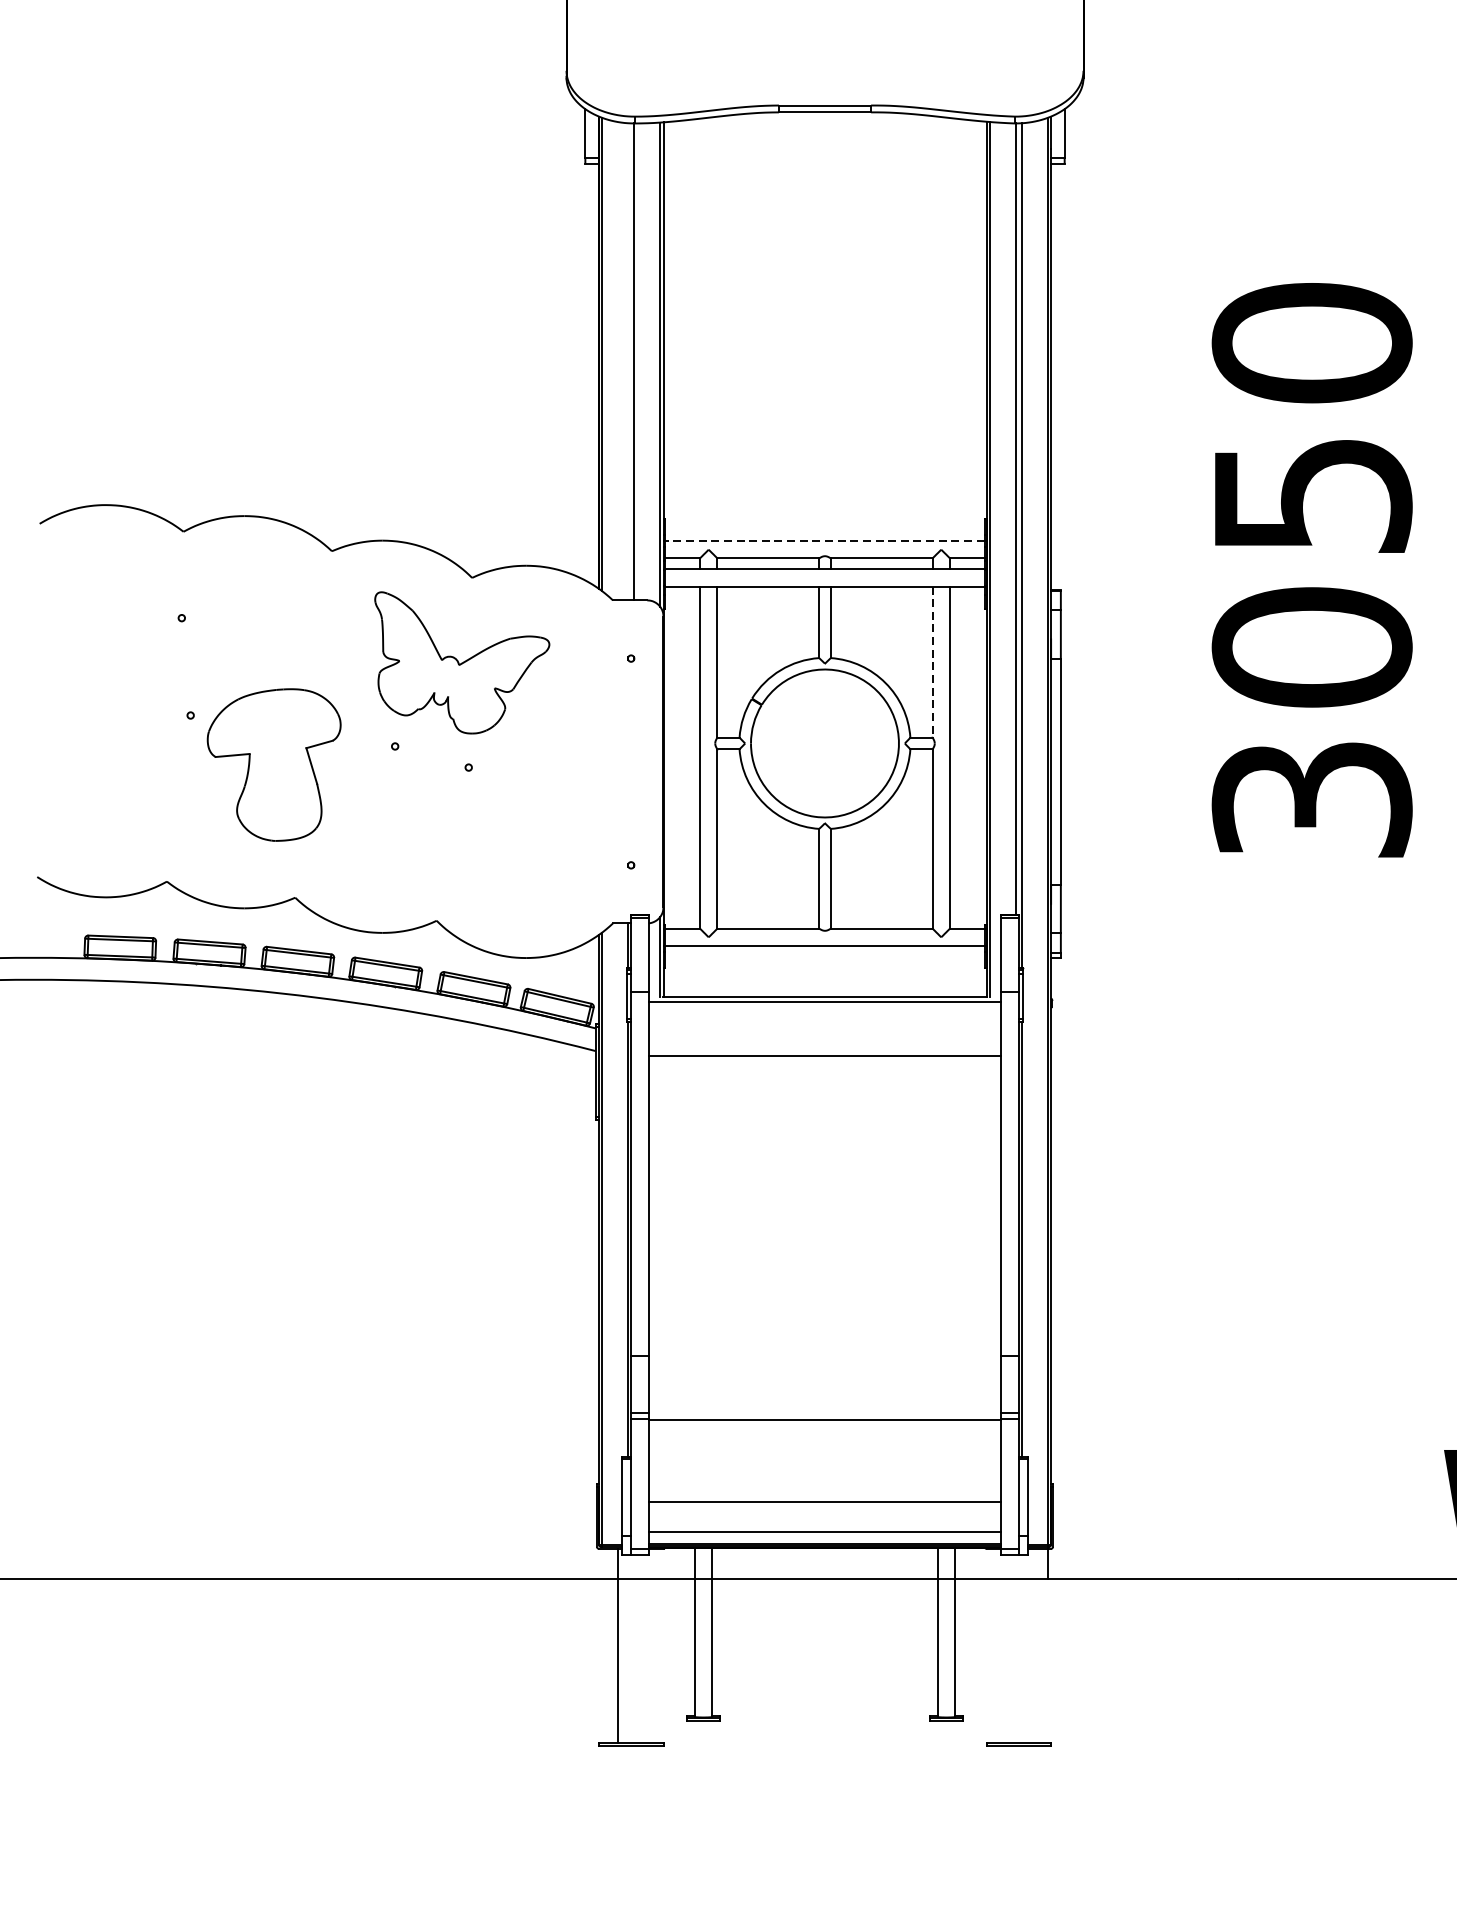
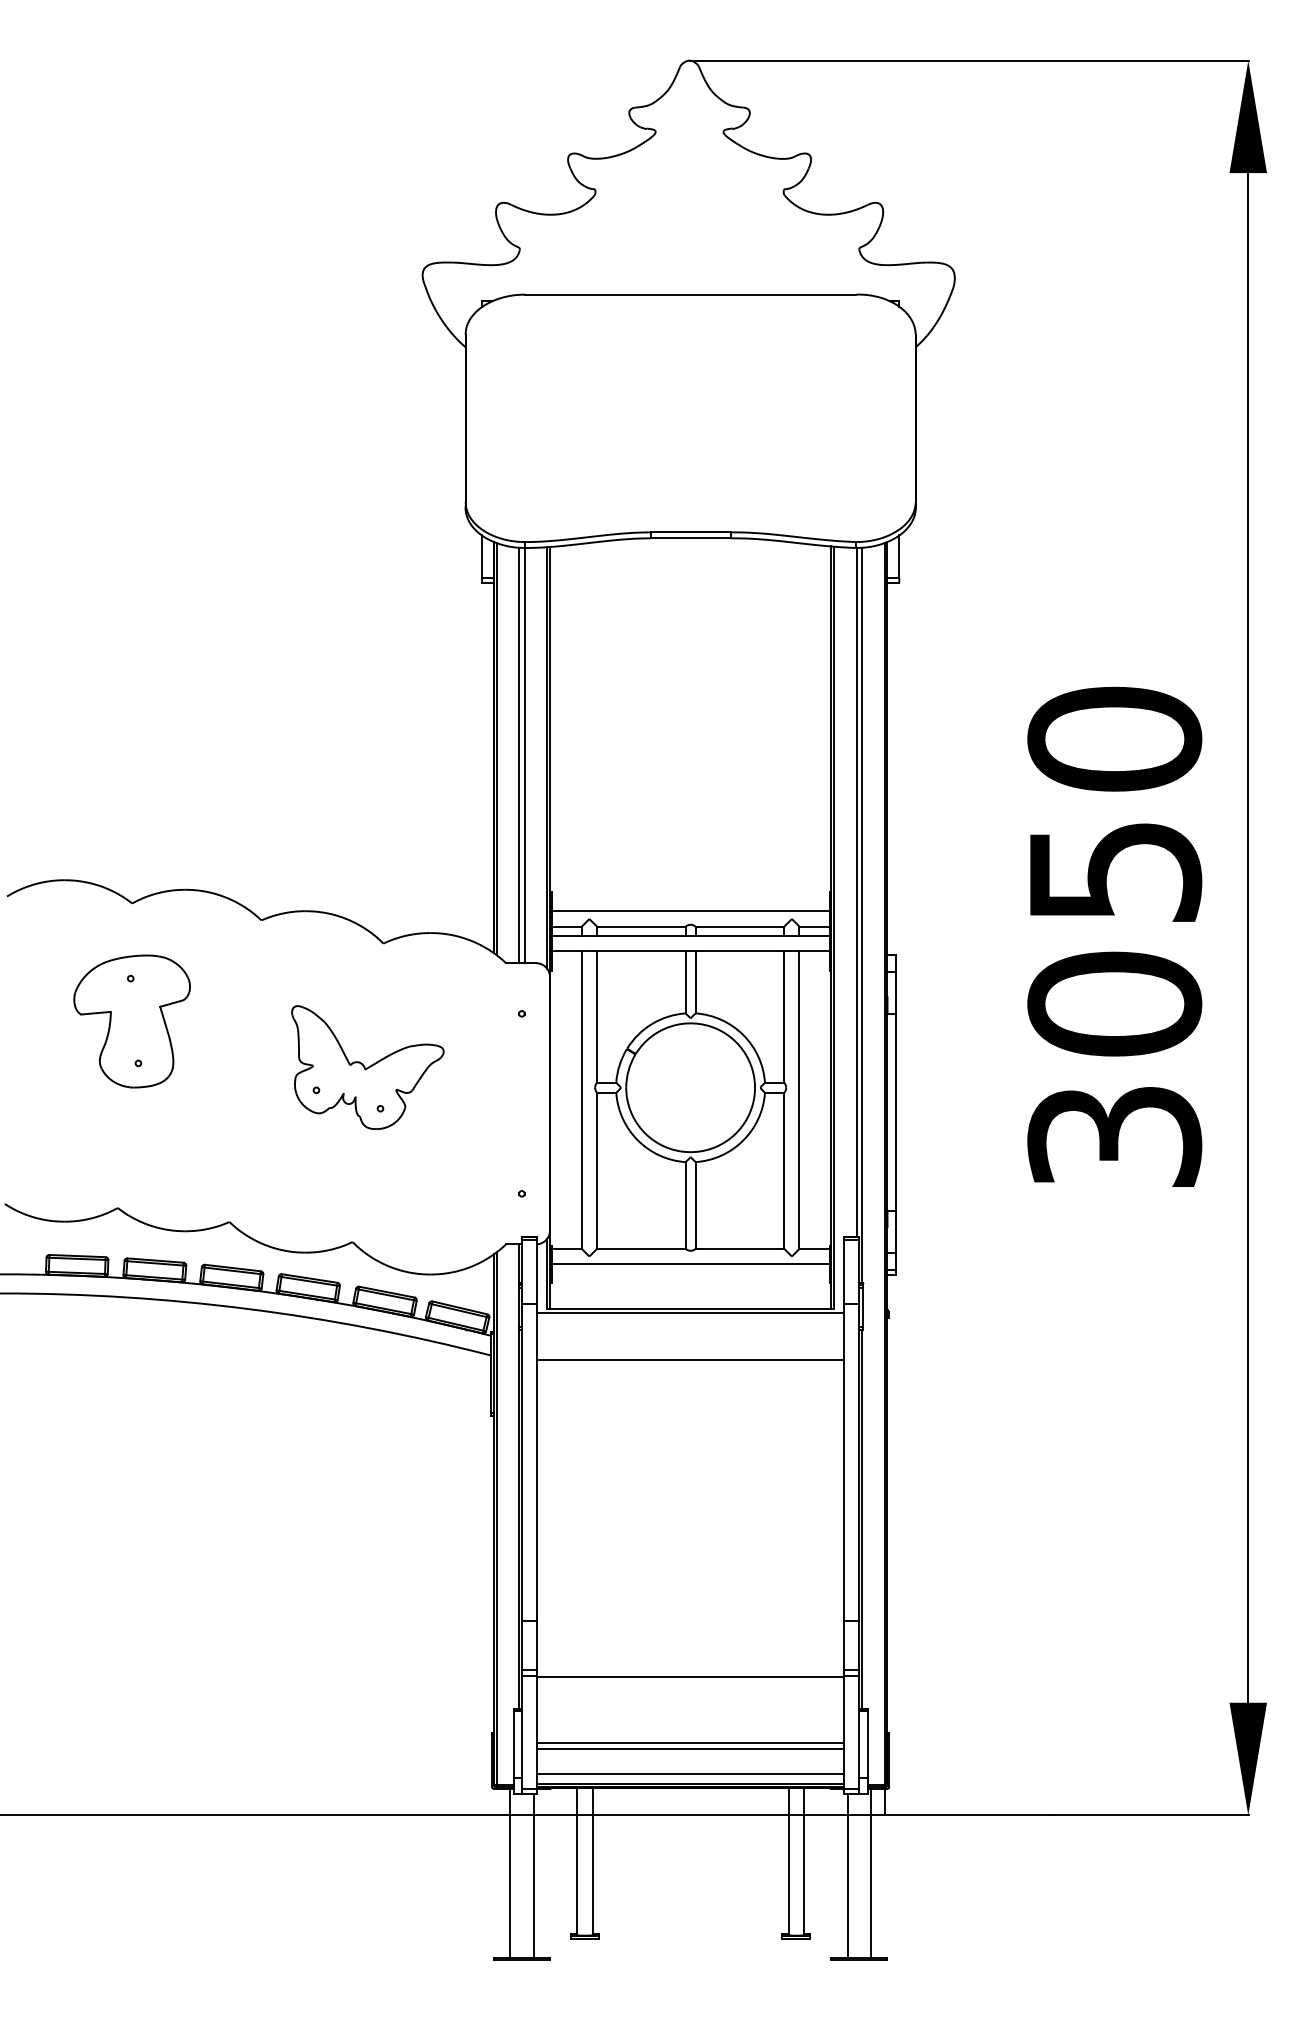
line: (628, 361) -> (519, 755), added
line: (824, 541) -> (690, 911), dashed -> solid
line: (932, 661) -> (784, 1016), dashed -> solid
part: (461, 662) -> (367, 1067), moved
part: (273, 765) -> (131, 1021), moved
line: (824, 1496) -> (690, 1743), added
line: (1032, 1644) -> (871, 1872), added
line: (644, 1648) -> (533, 1875), added
line: (1005, 1648) -> (847, 1875), added

